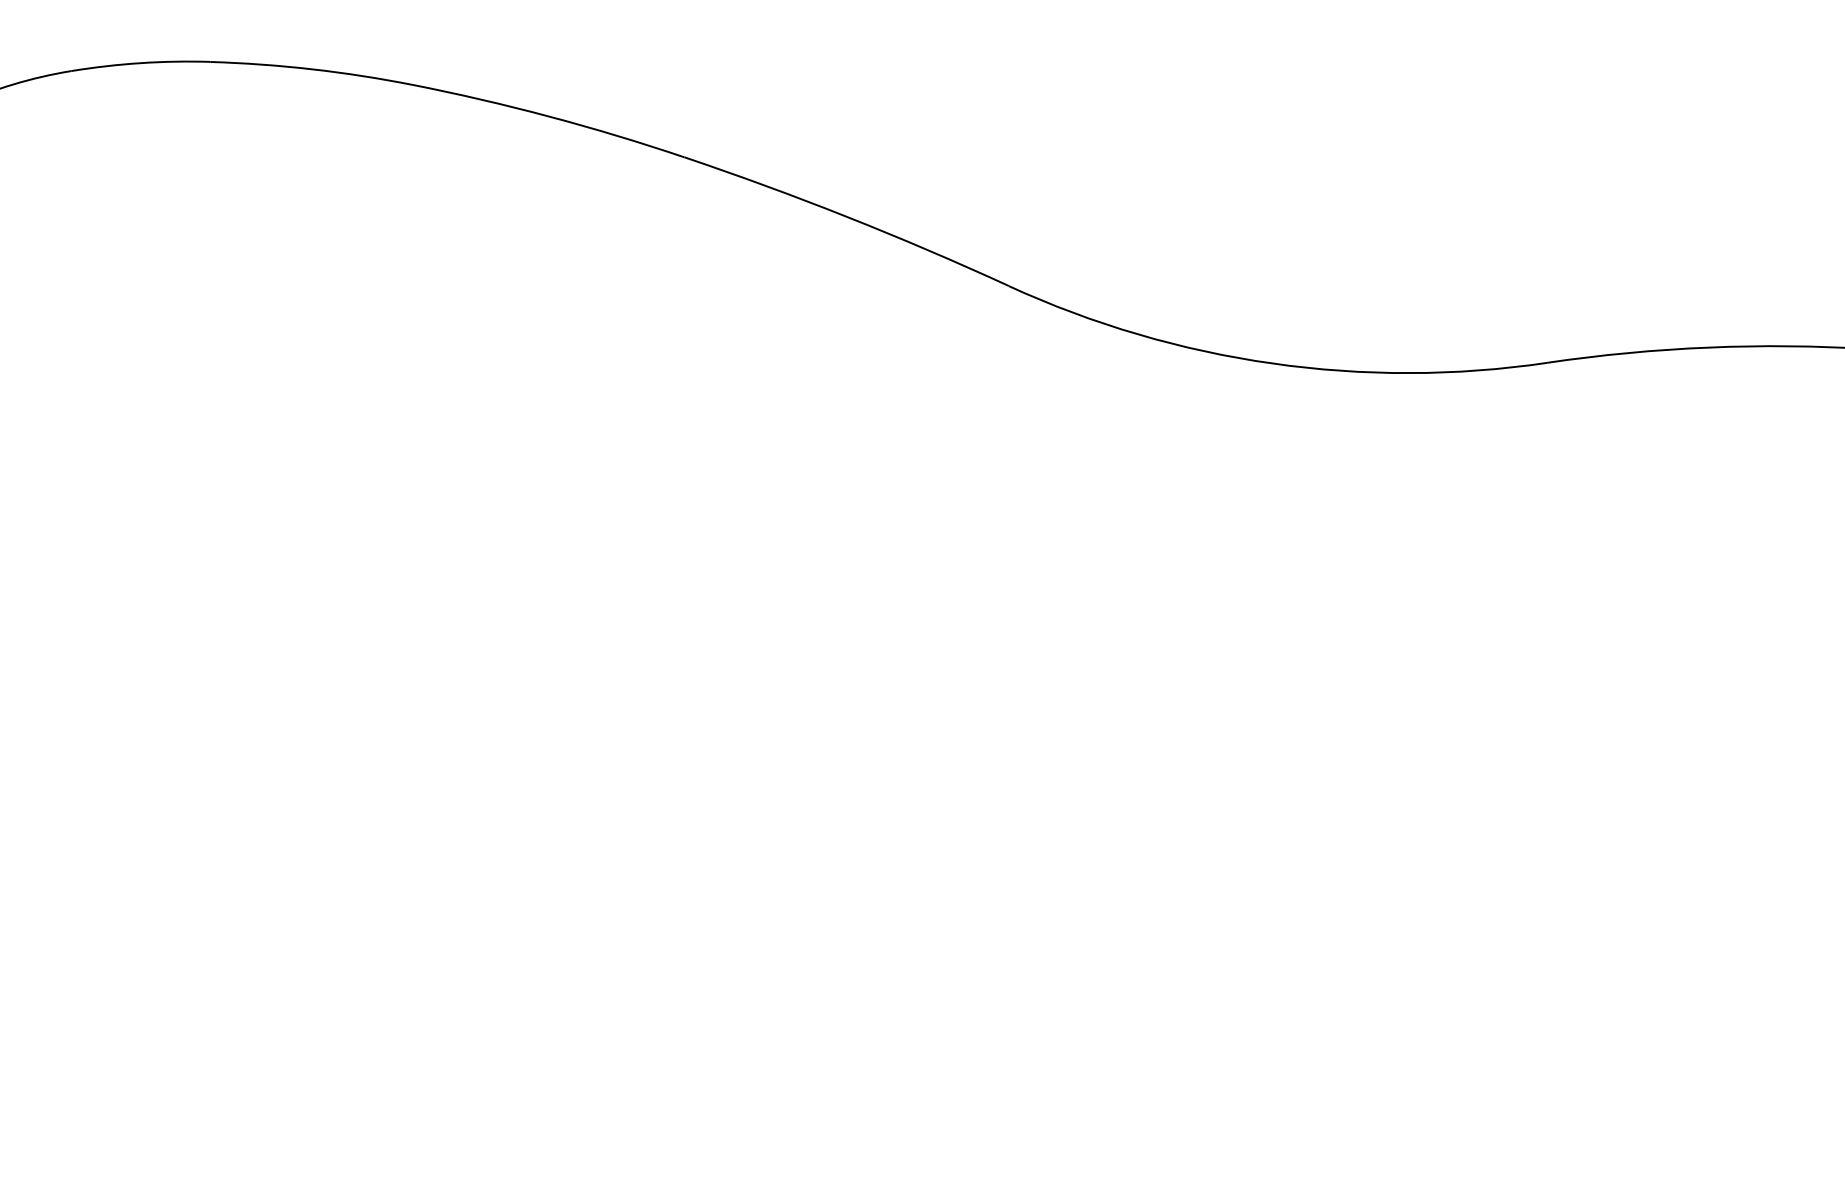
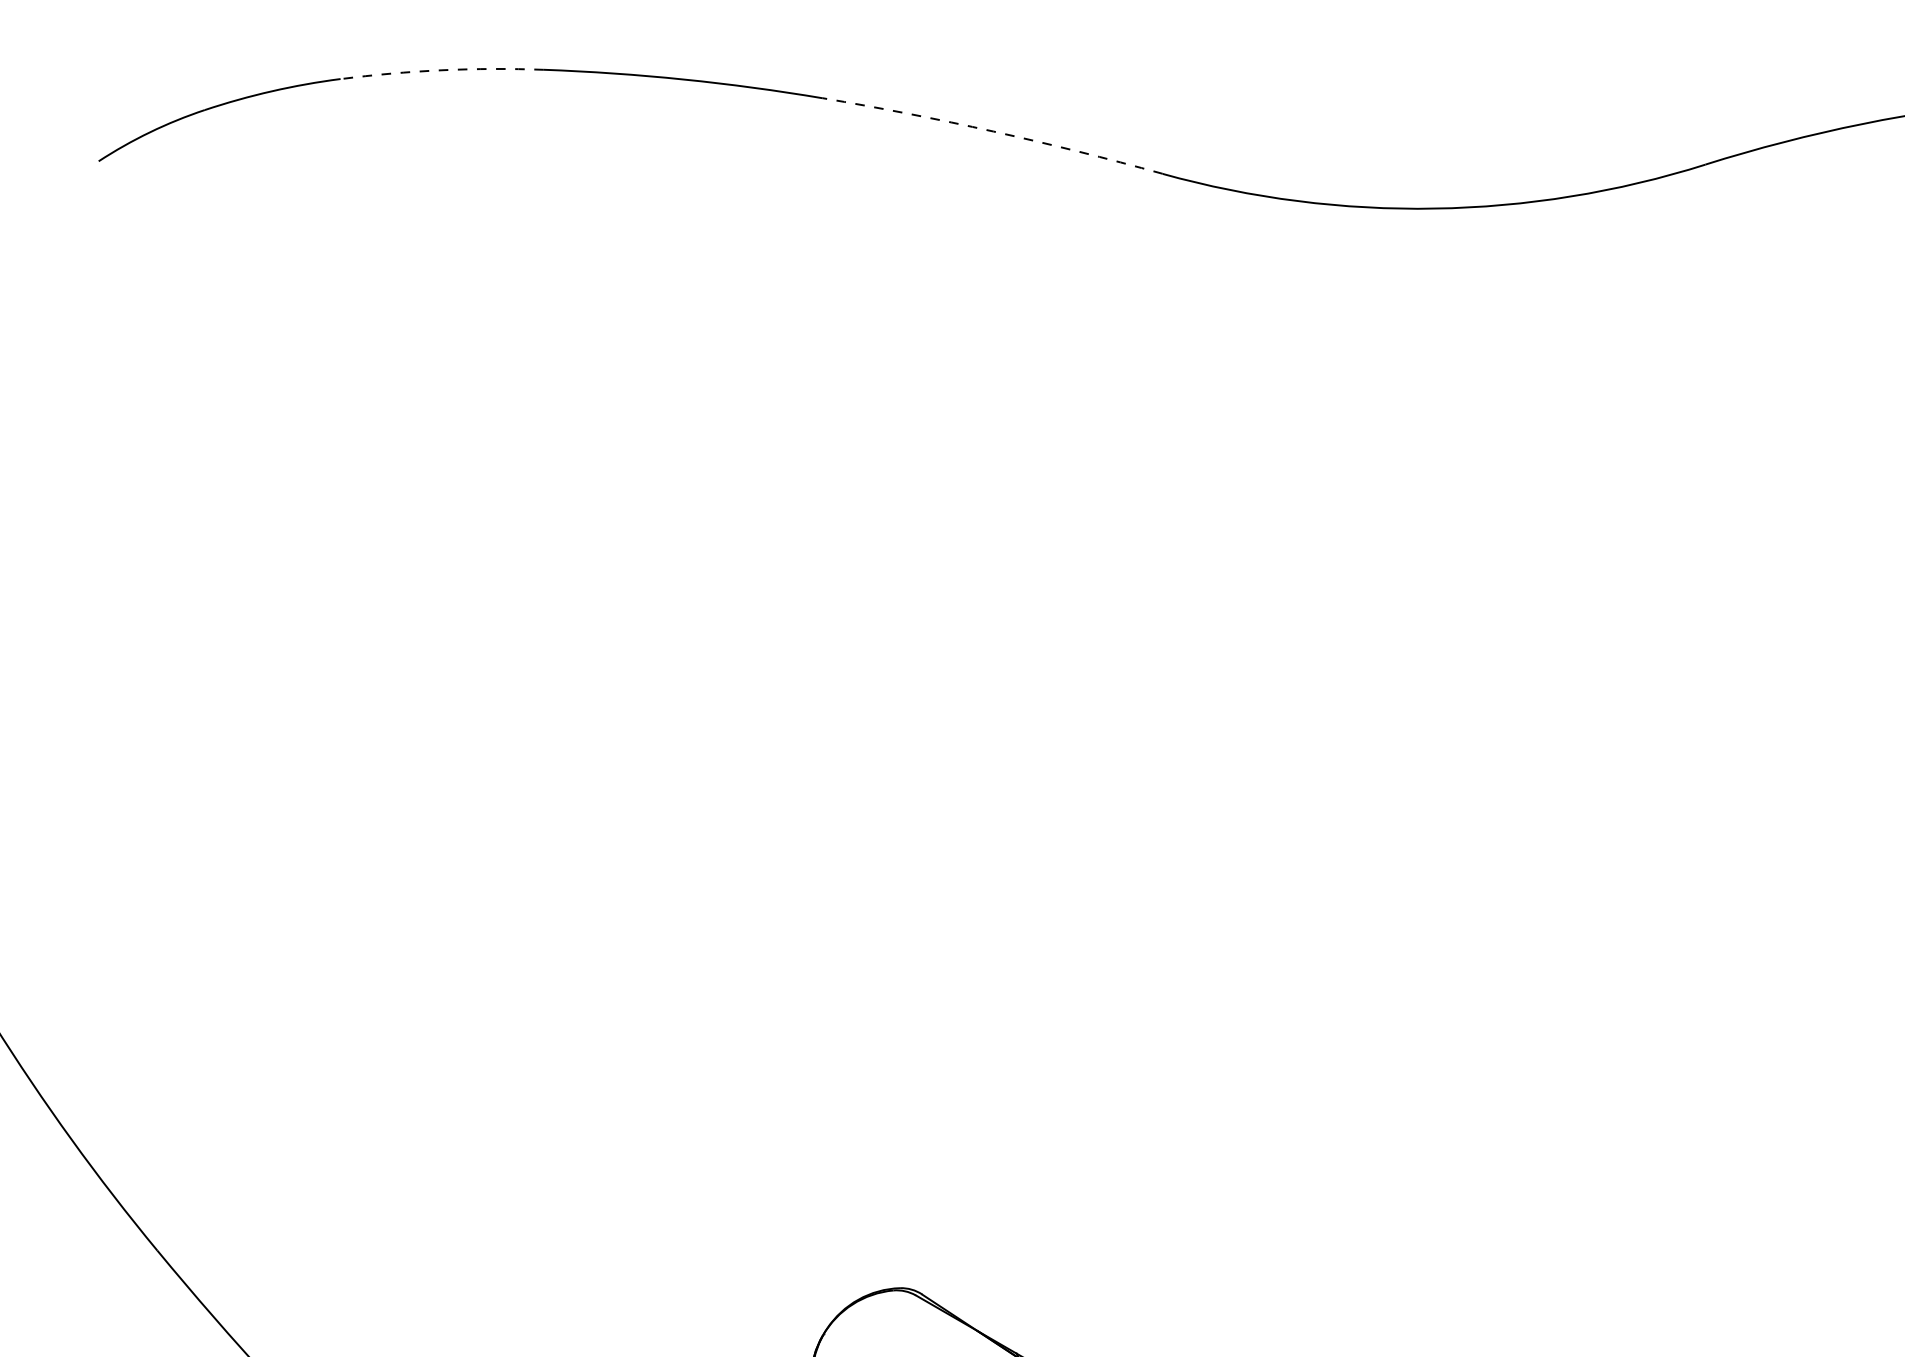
arc: (311, 69) -> (441, 70), solid -> dashed
arc: (848, 217) -> (993, 131), solid -> dashed

